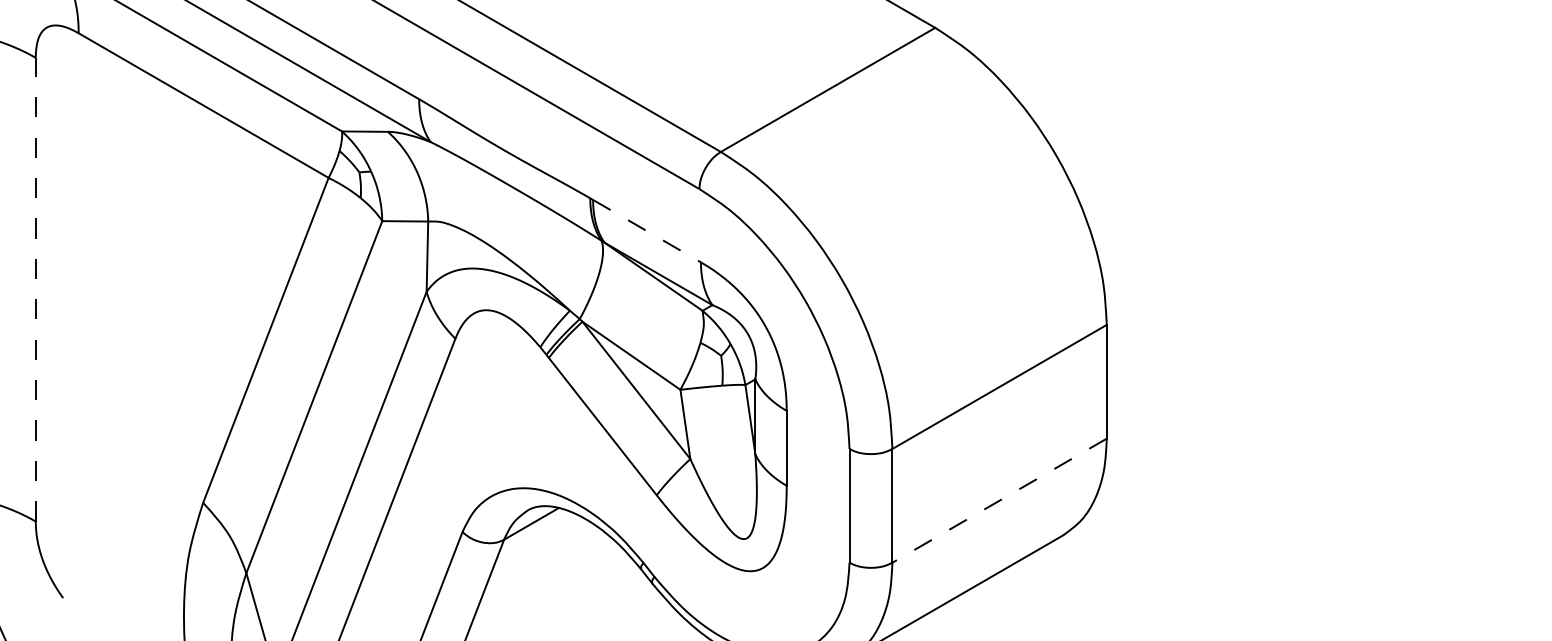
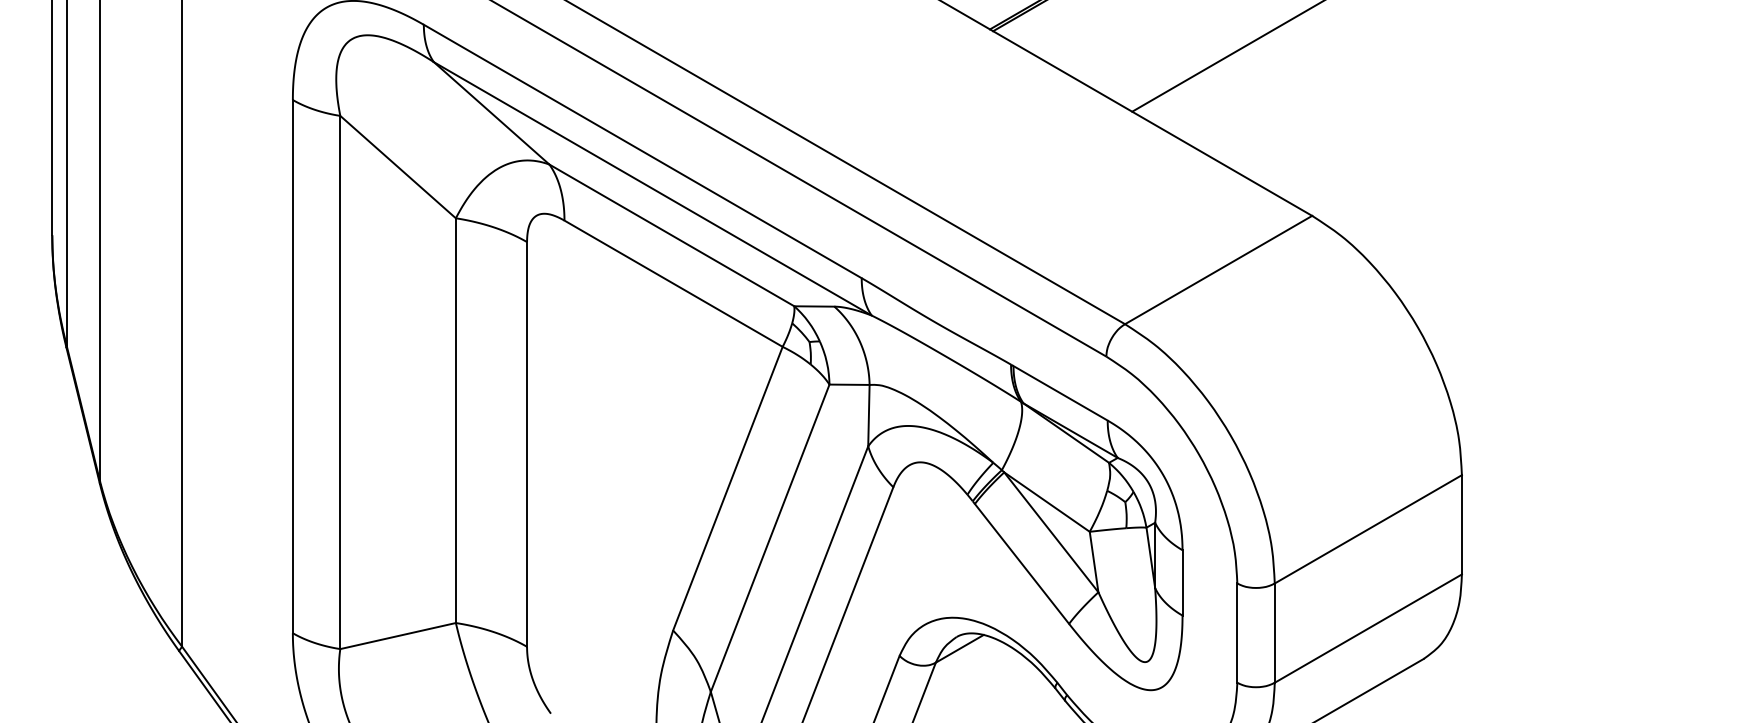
line: (648, 231) -> (1061, 393), dashed -> solid
line: (36, 288) -> (527, 443), dashed -> solid
line: (998, 500) -> (1367, 628), dashed -> solid

